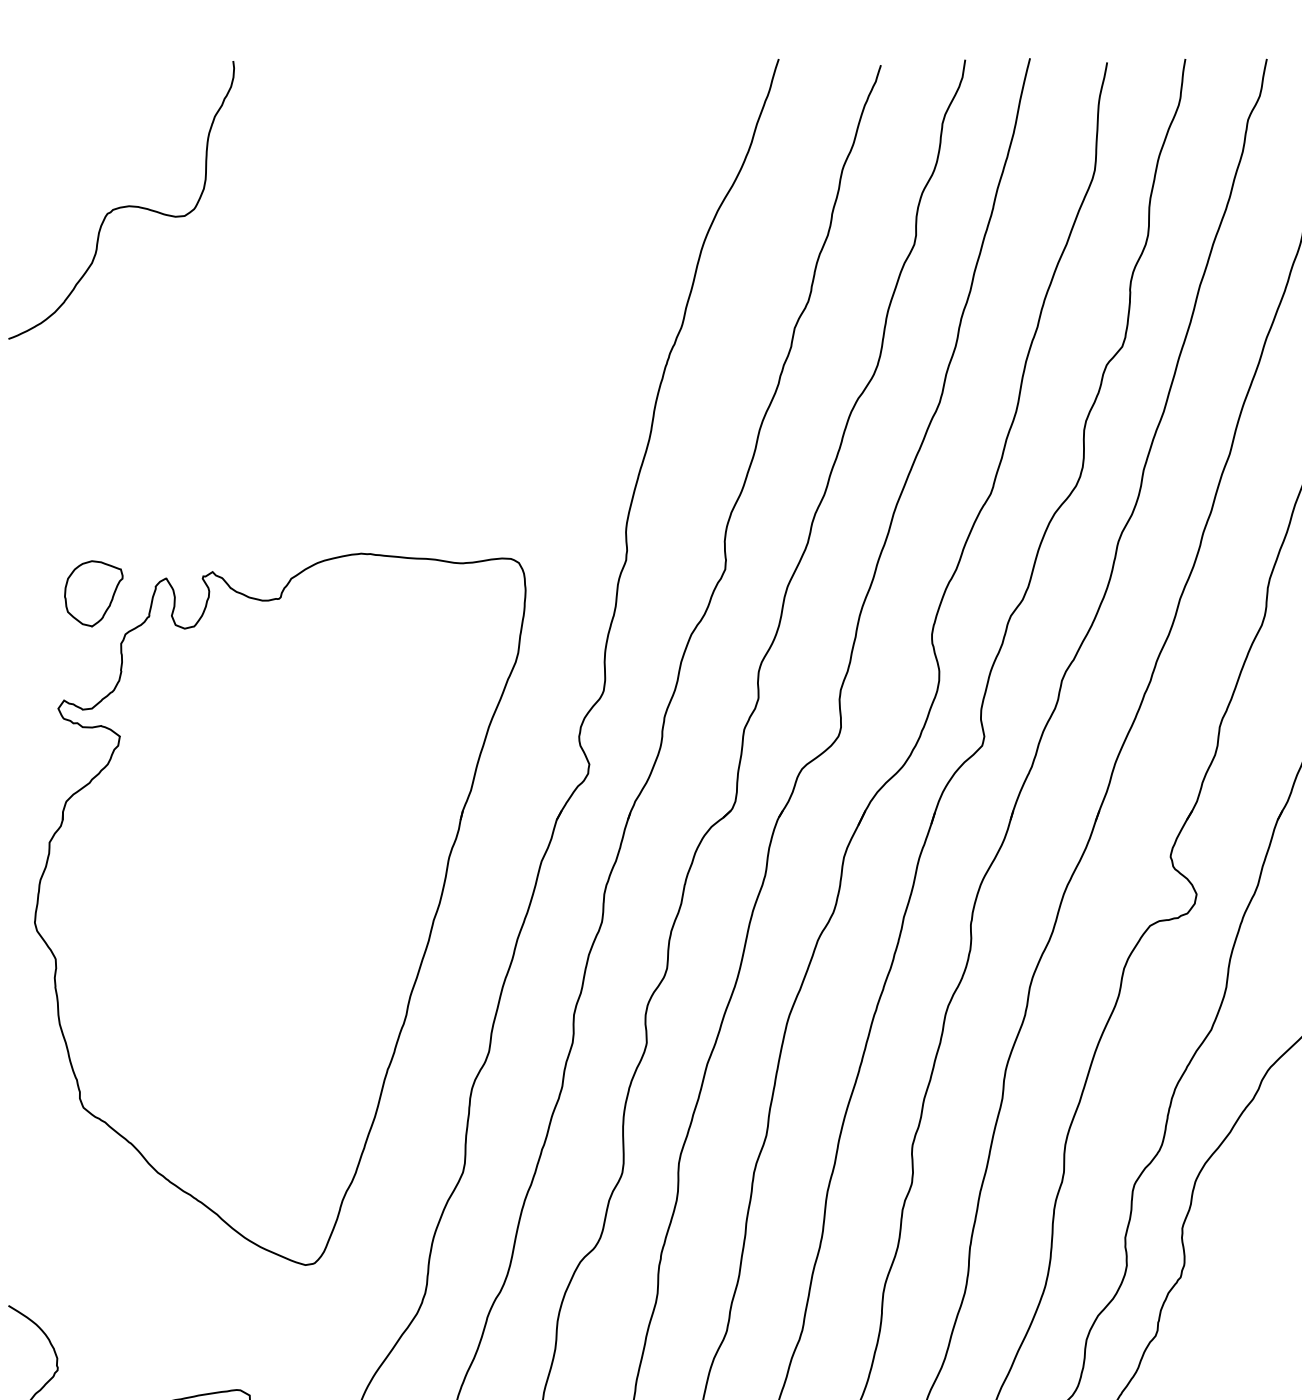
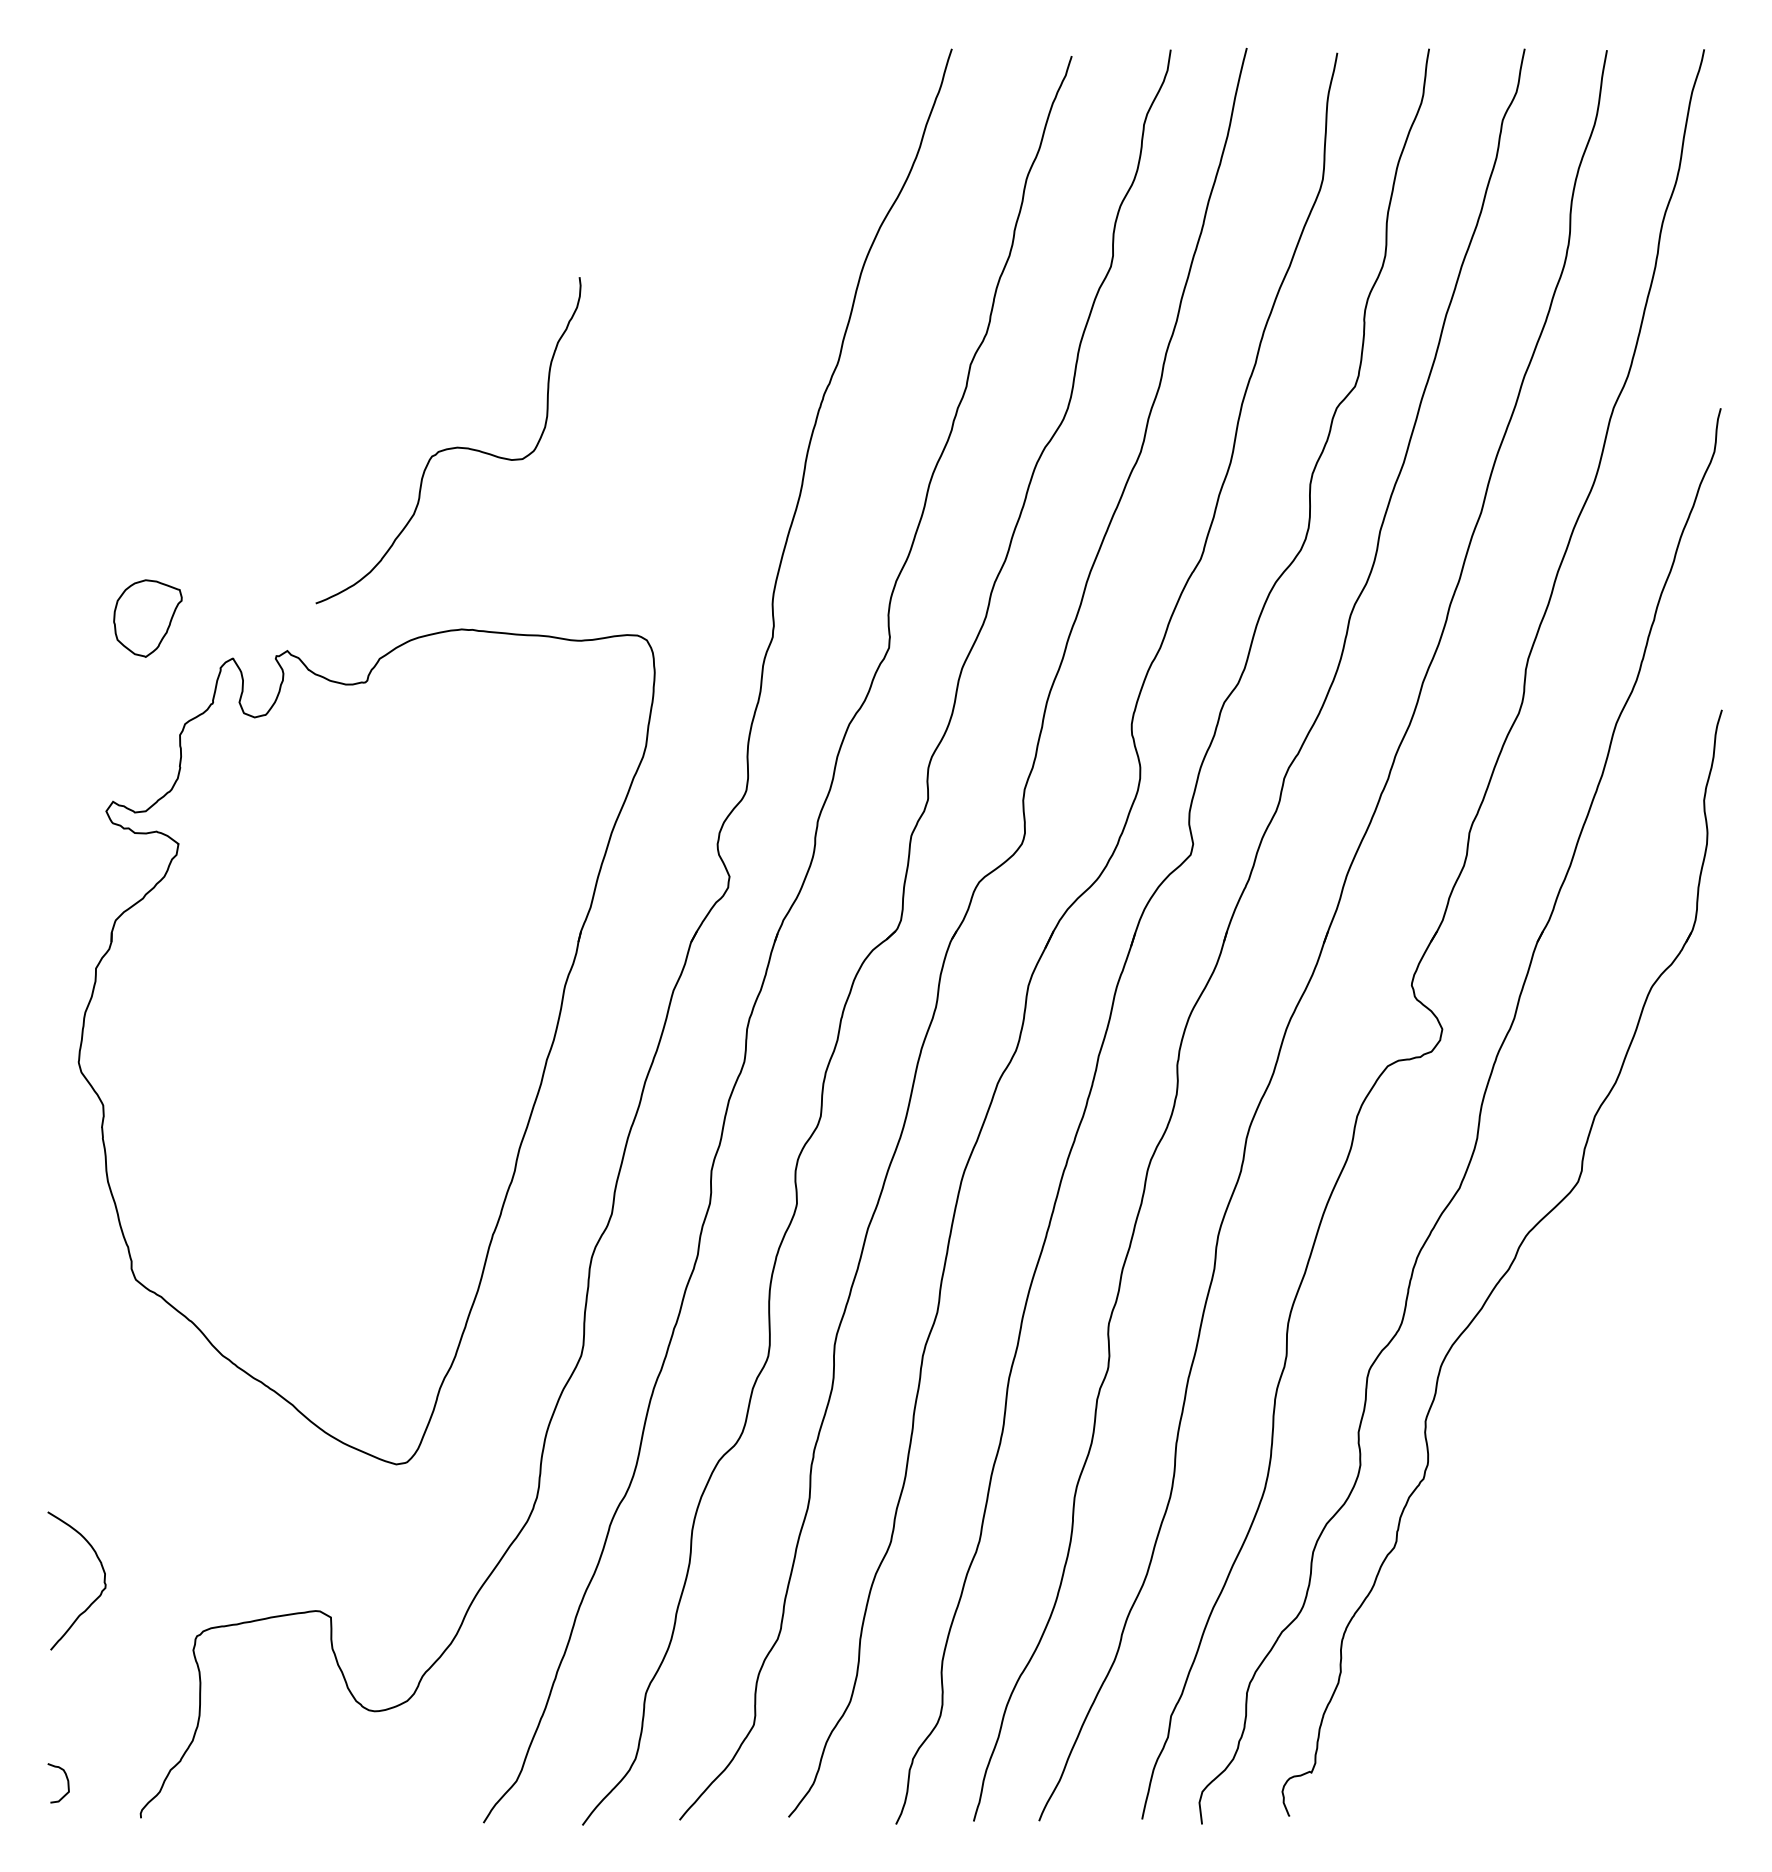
curve: (123, 206) -> (450, 447), moved
part: (93, 593) -> (147, 618), moved

